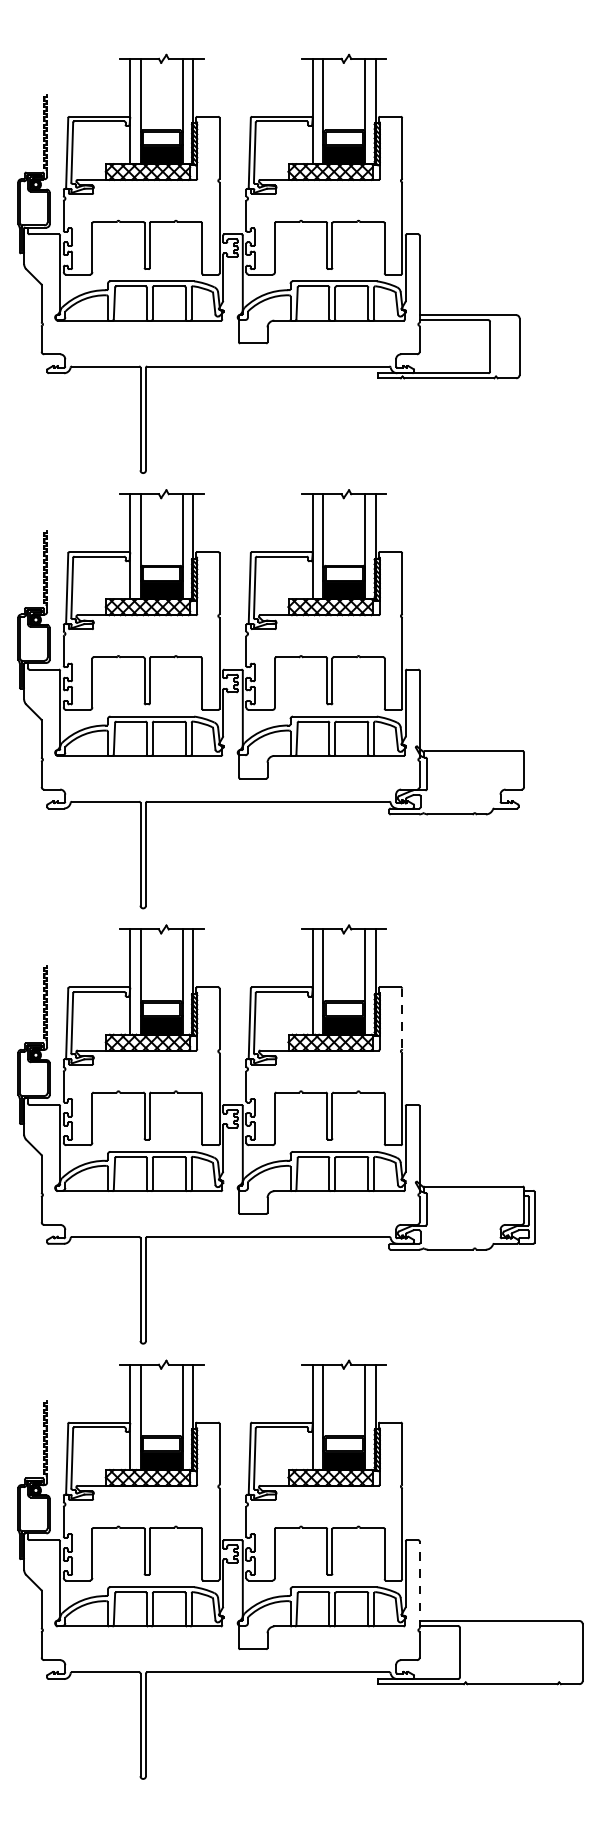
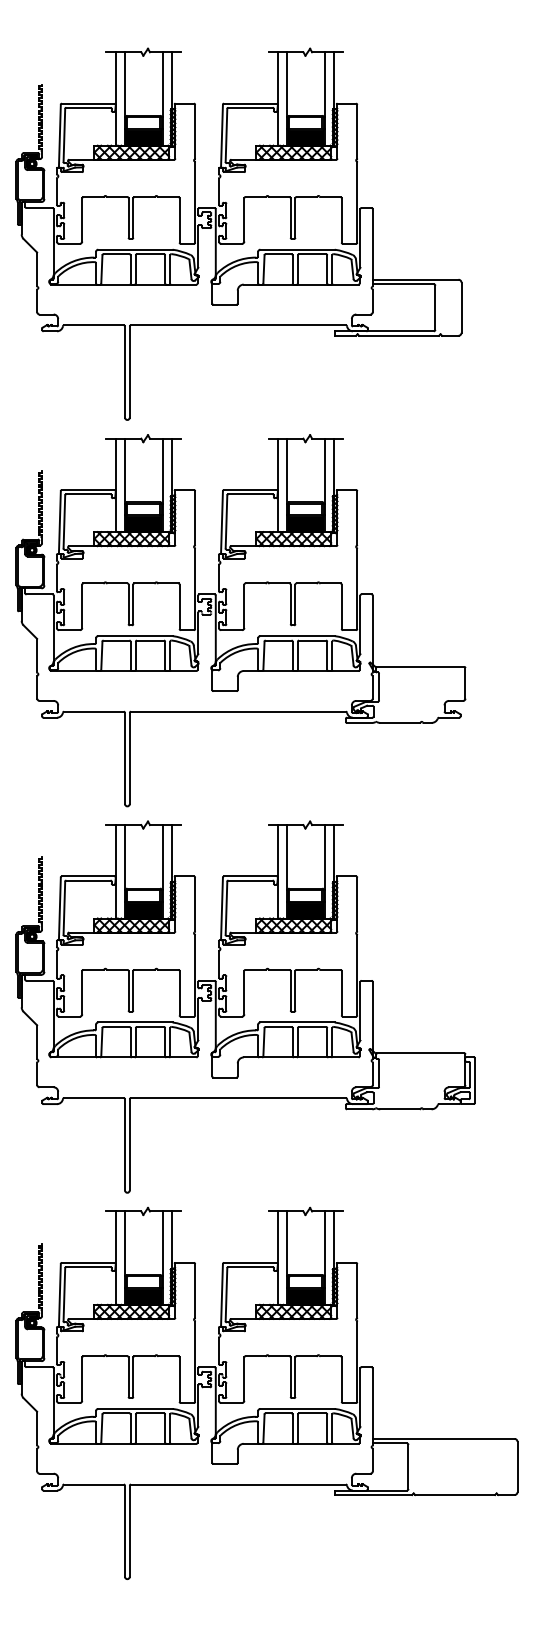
line: (402, 1019) -> (357, 904), dashed -> solid
line: (419, 1584) -> (372, 1406), dashed -> solid

